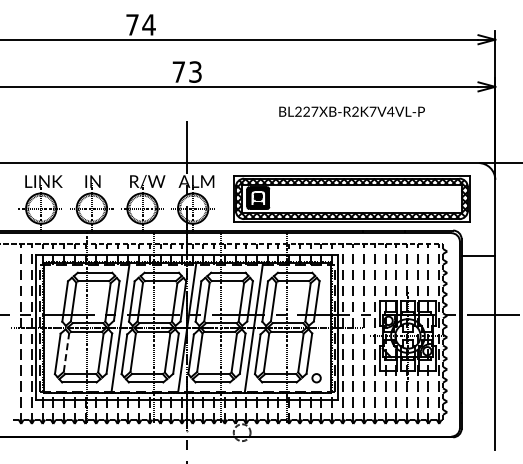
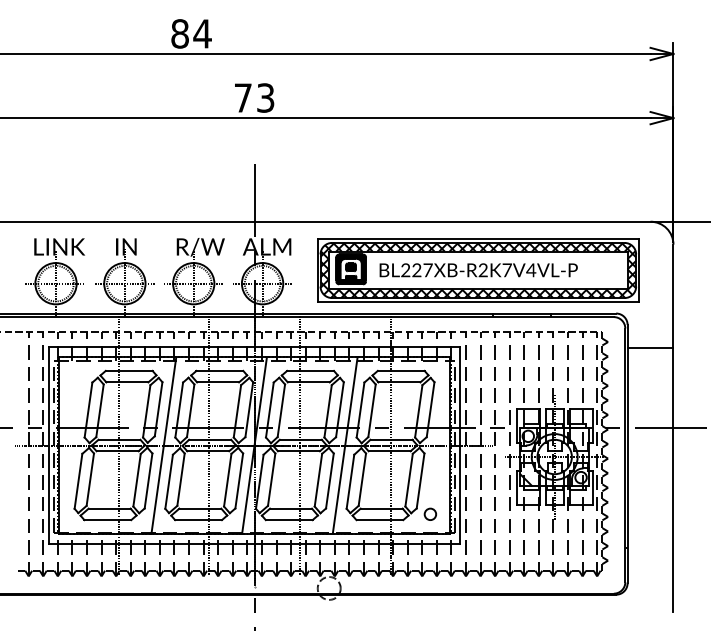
text: (132, 24) -> (180, 33), 74 -> 84
text: (351, 111) -> (477, 269), moved
line: (66, 352) -> (90, 479), dashed -> solid

